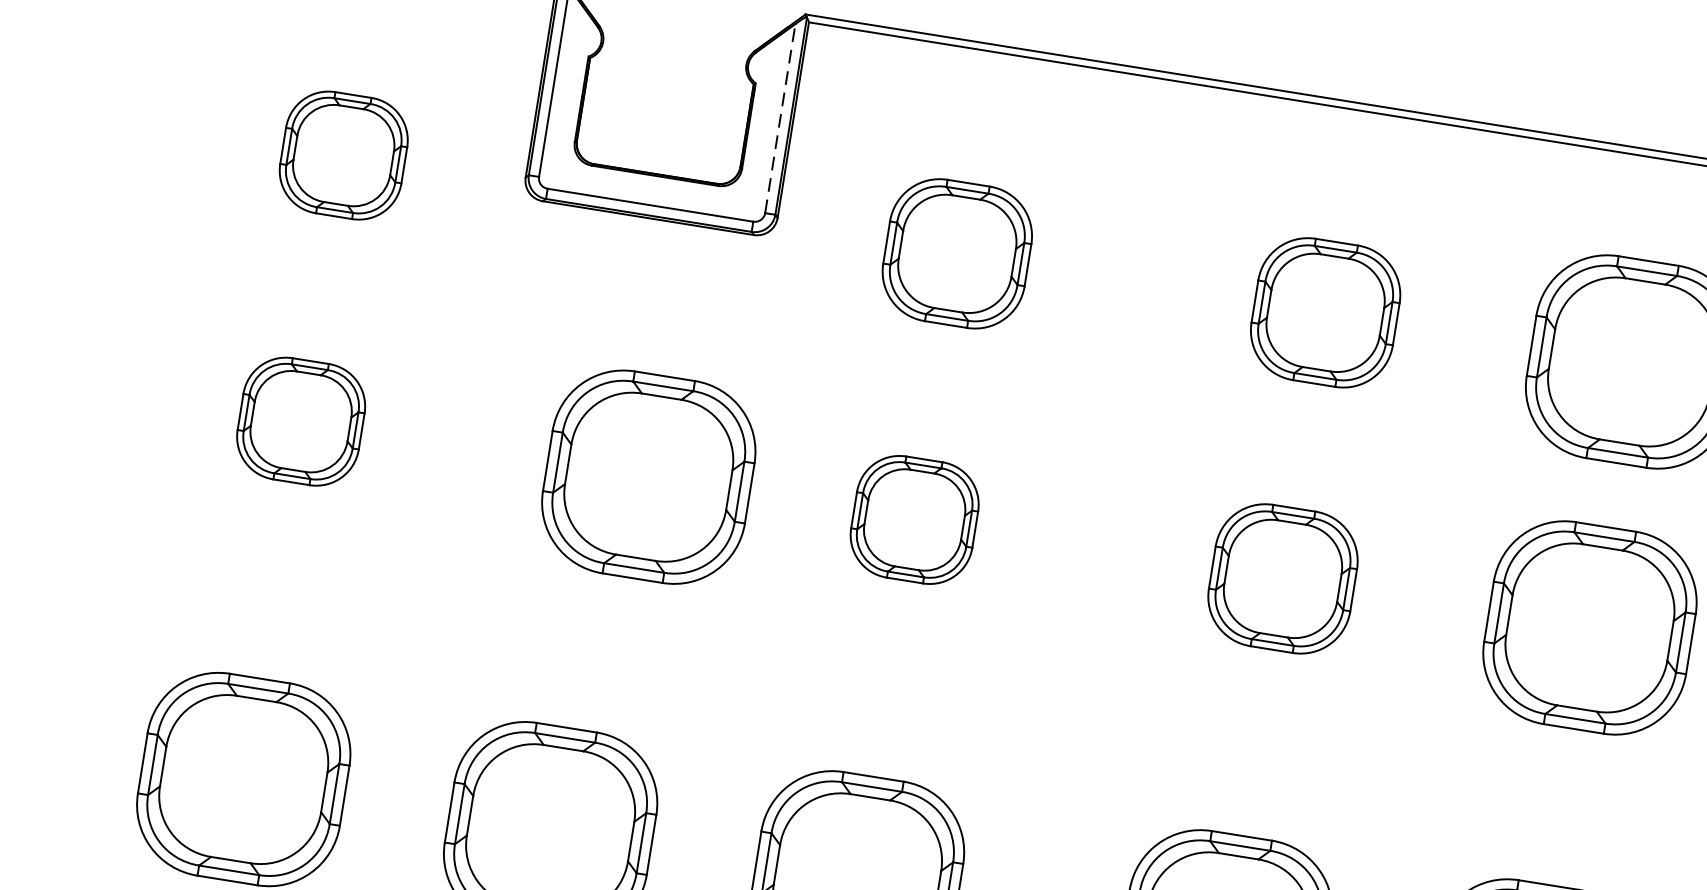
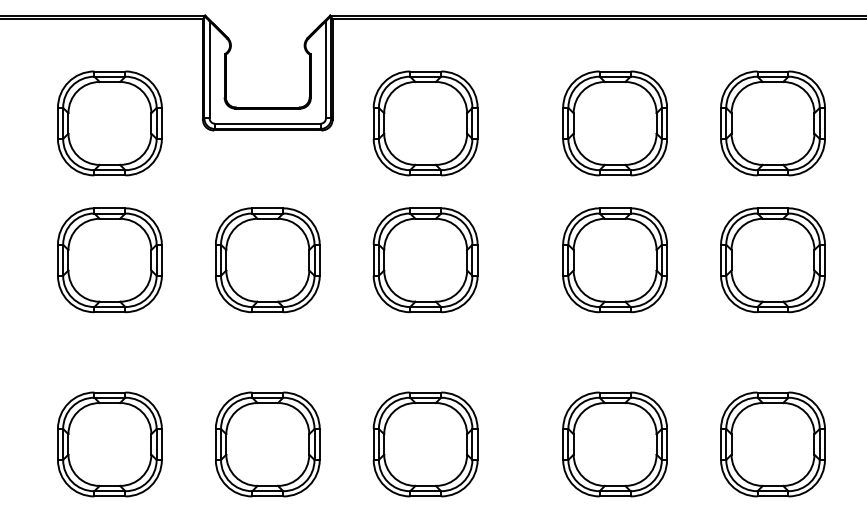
line: (779, 117) -> (325, 69), dashed -> solid
part: (342, 155) -> (109, 123), size x1.67
part: (957, 253) -> (425, 123), size x1.43
part: (1324, 312) -> (614, 123), size x1.43
part: (300, 421) -> (109, 260), size x1.67
part: (648, 477) -> (267, 260), moved
part: (914, 520) -> (425, 260), size x1.67
part: (1281, 579) -> (614, 260), size x1.43

